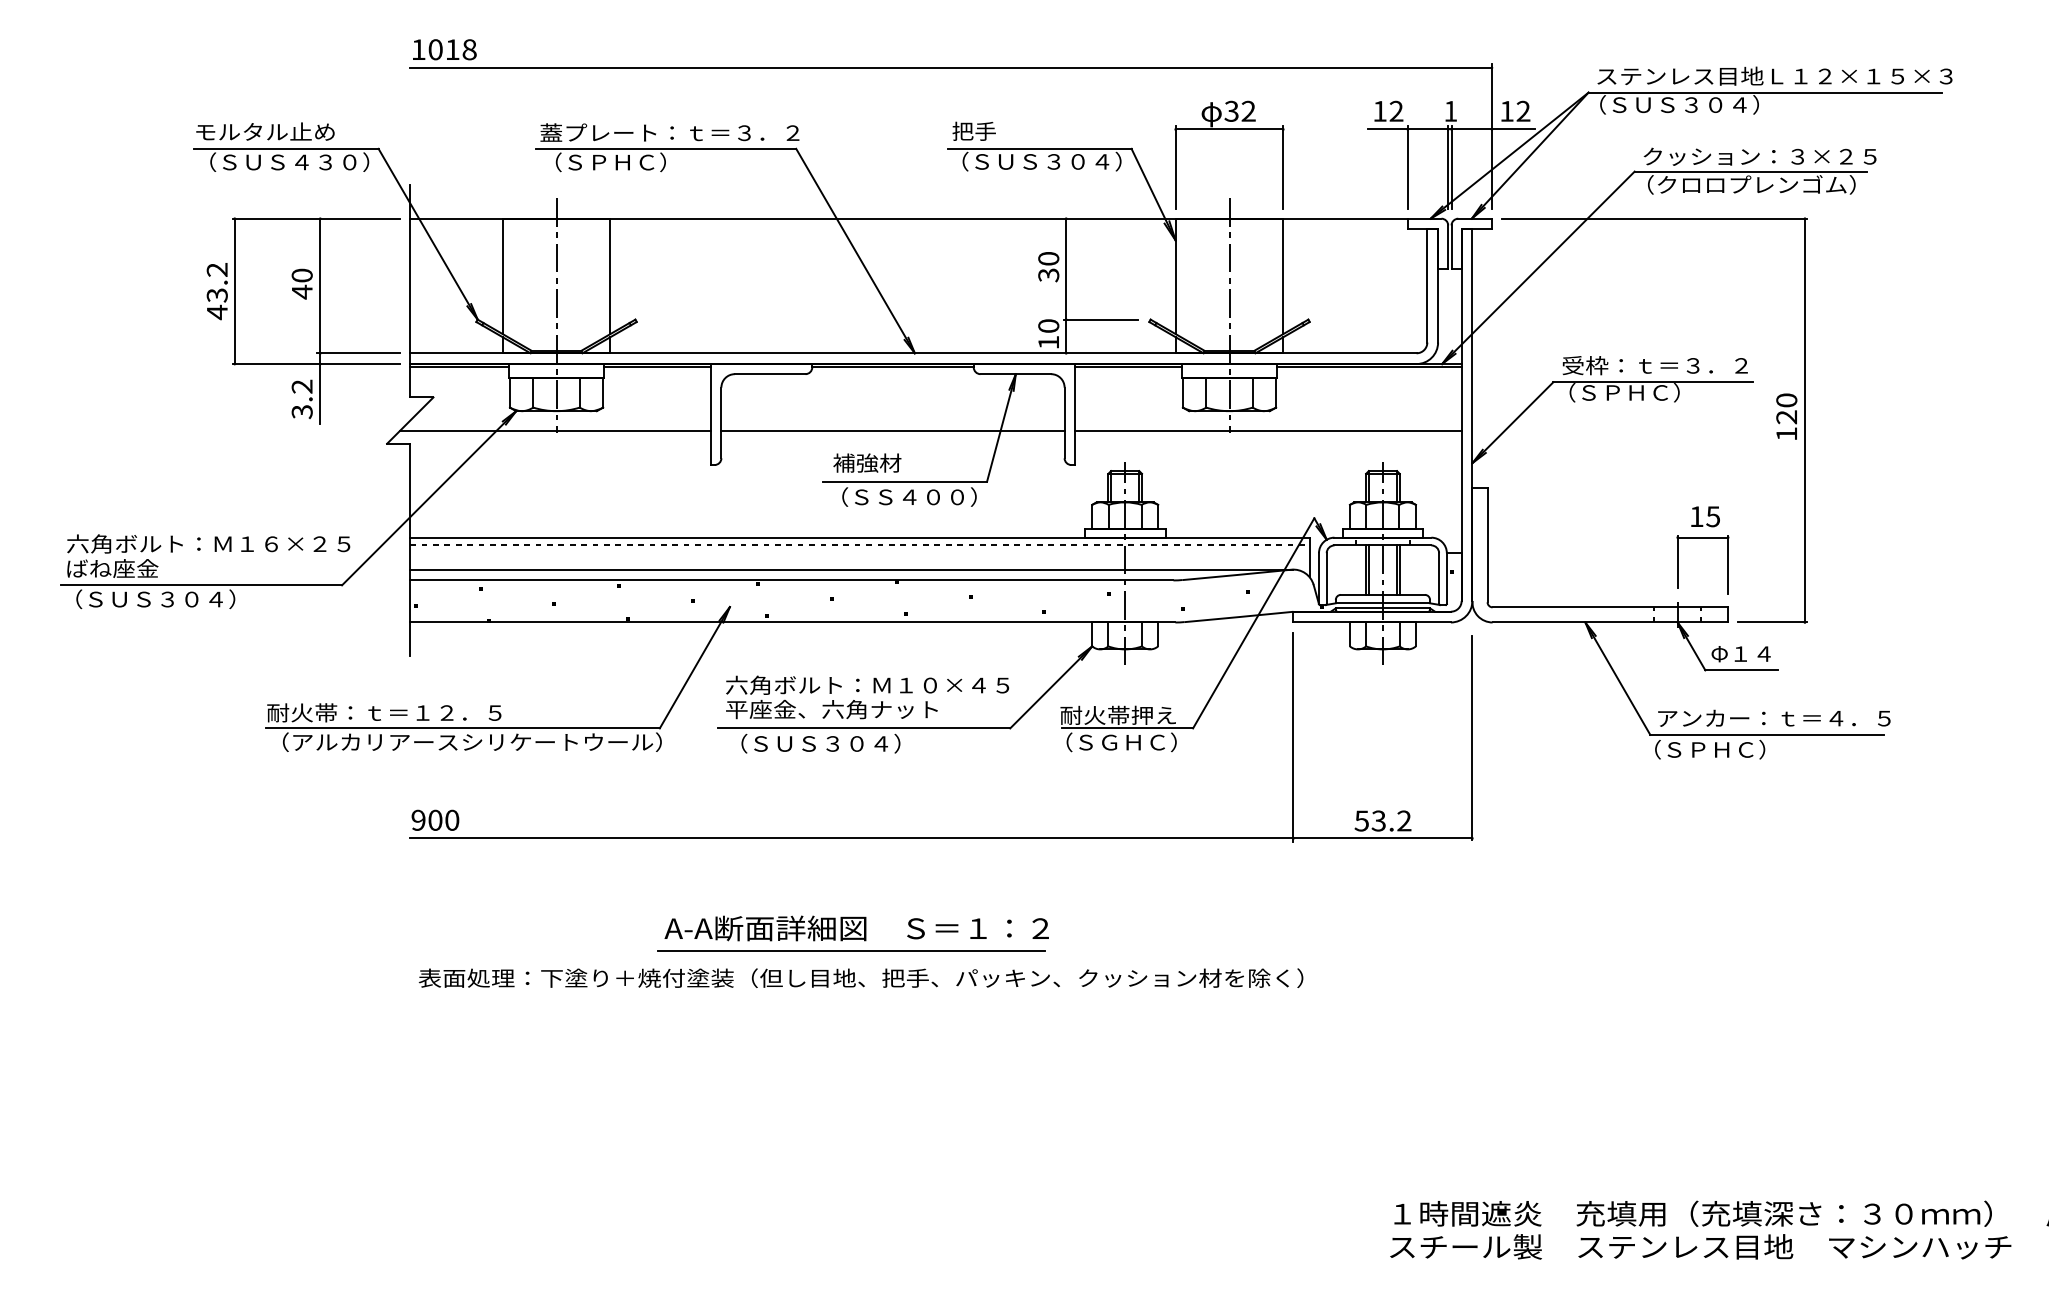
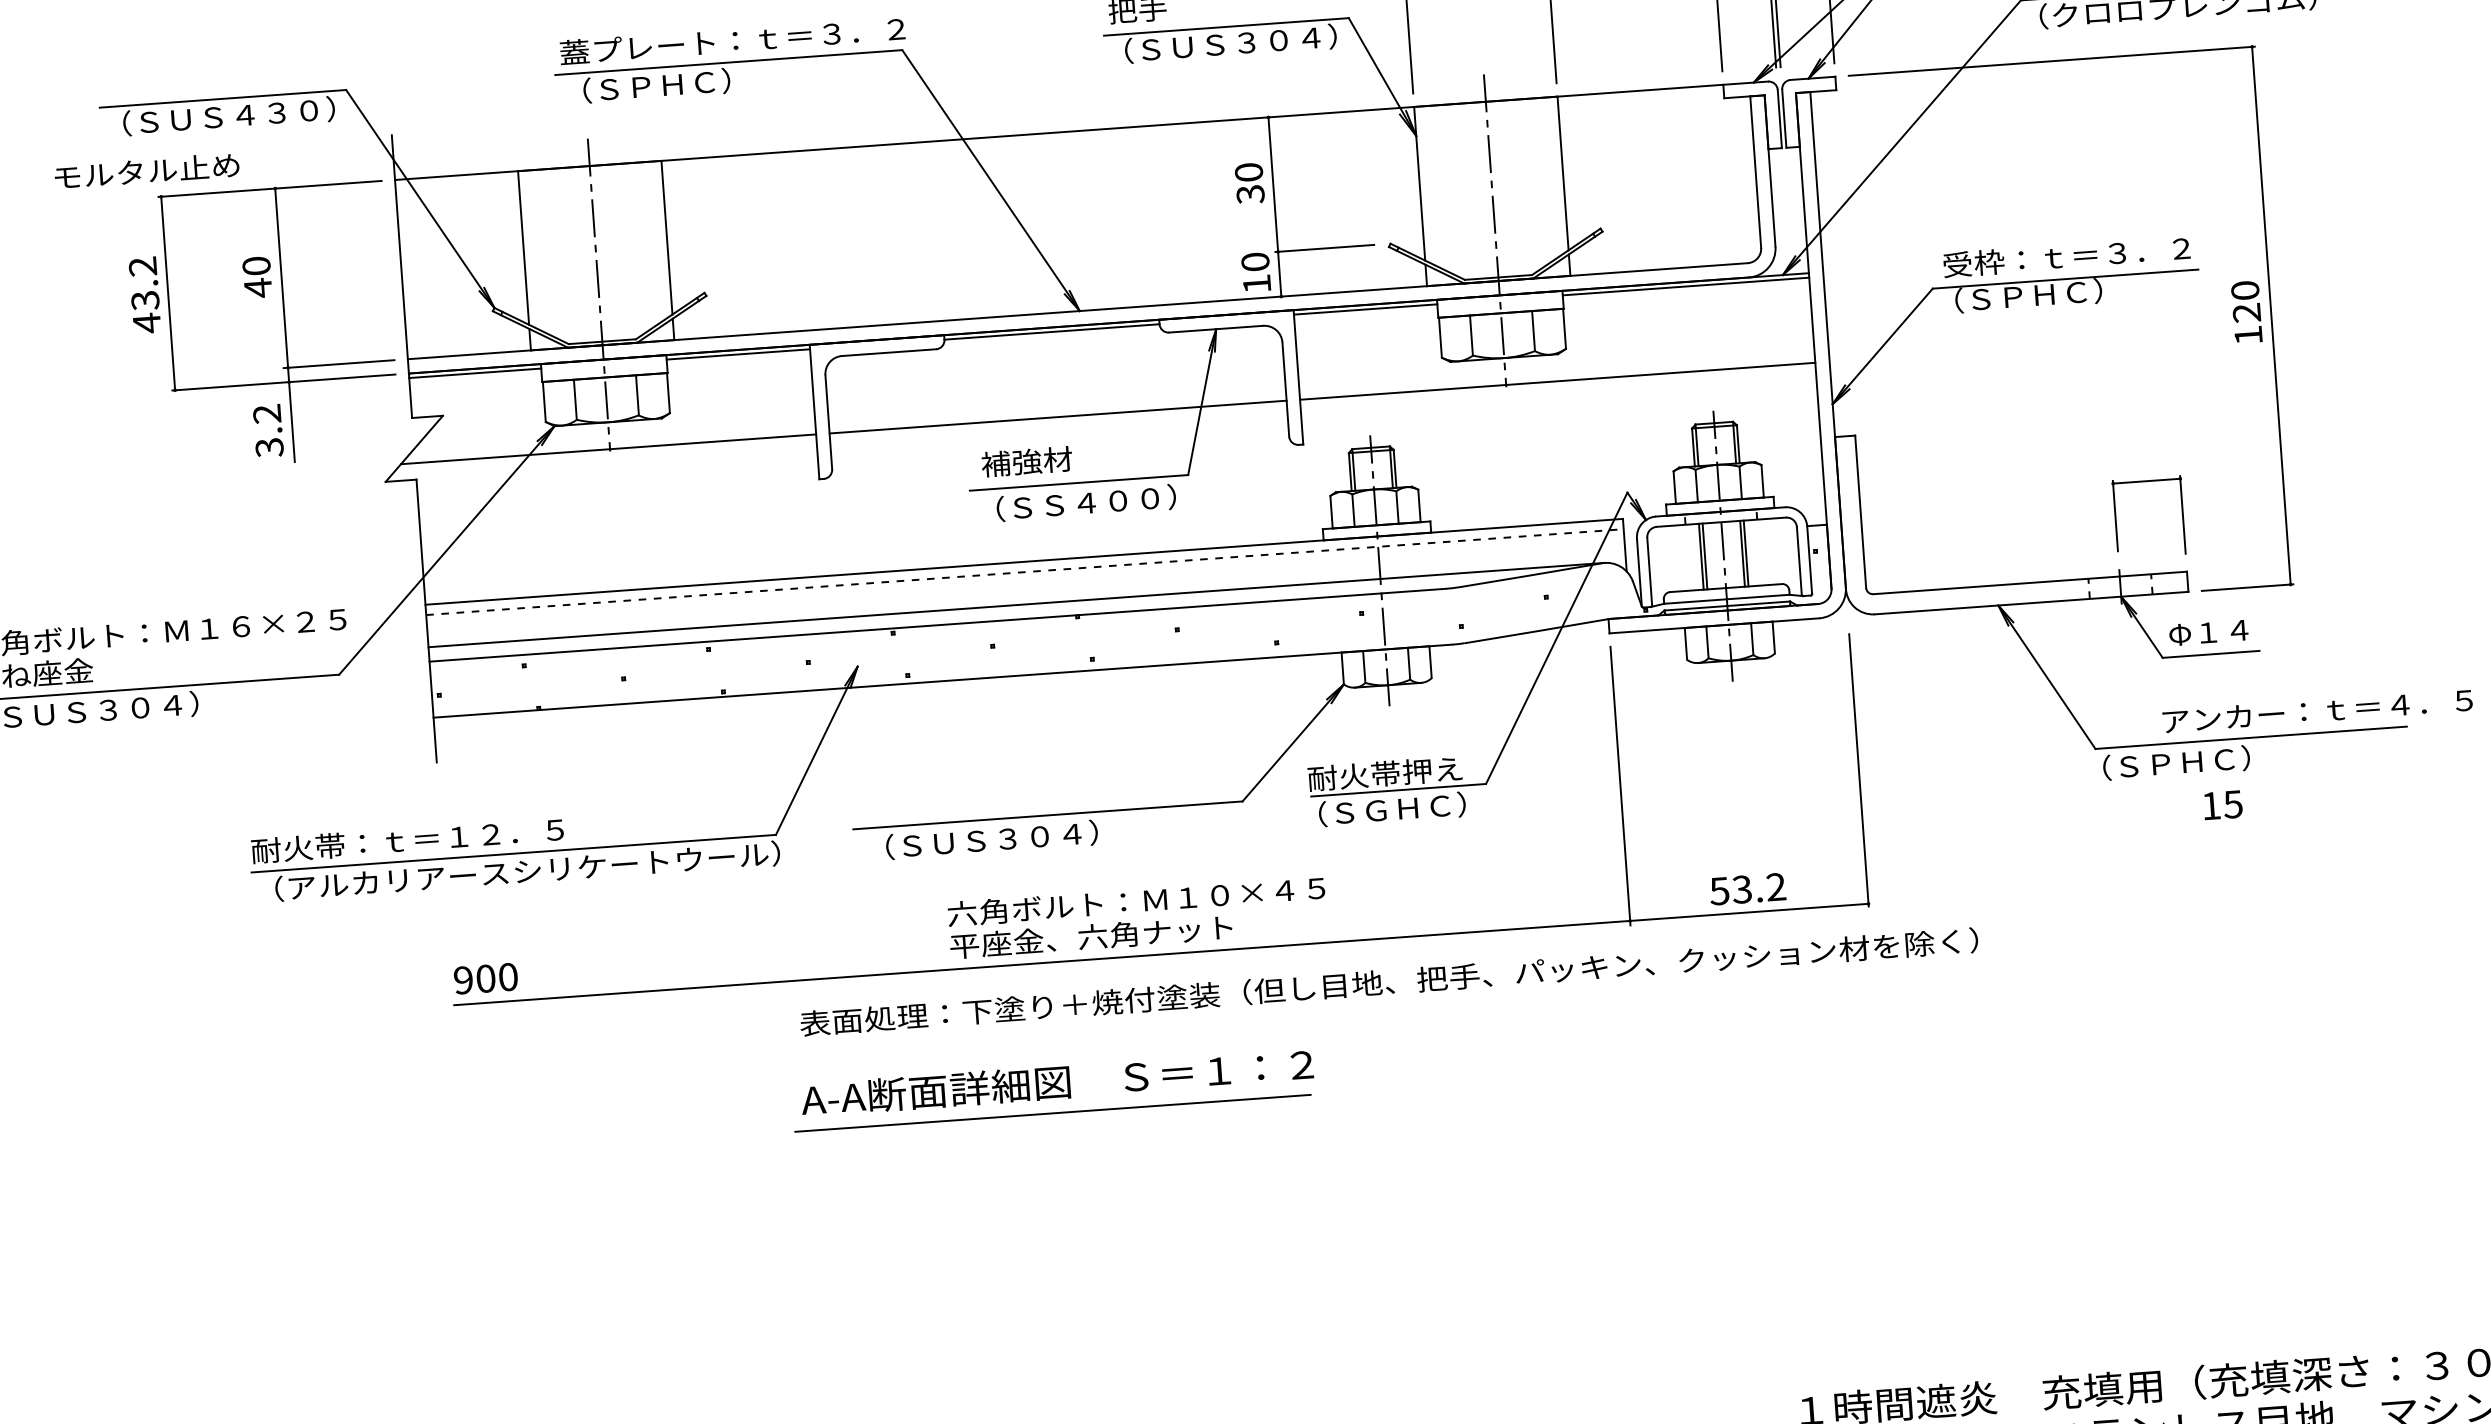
text: (265, 131) -> (147, 170), moved
text: (1705, 516) -> (2222, 804), moved
text: (867, 697) -> (1137, 917), moved
text: (1774, 717) -> (2317, 709), moved
text: (860, 977) -> (1388, 981), moved

